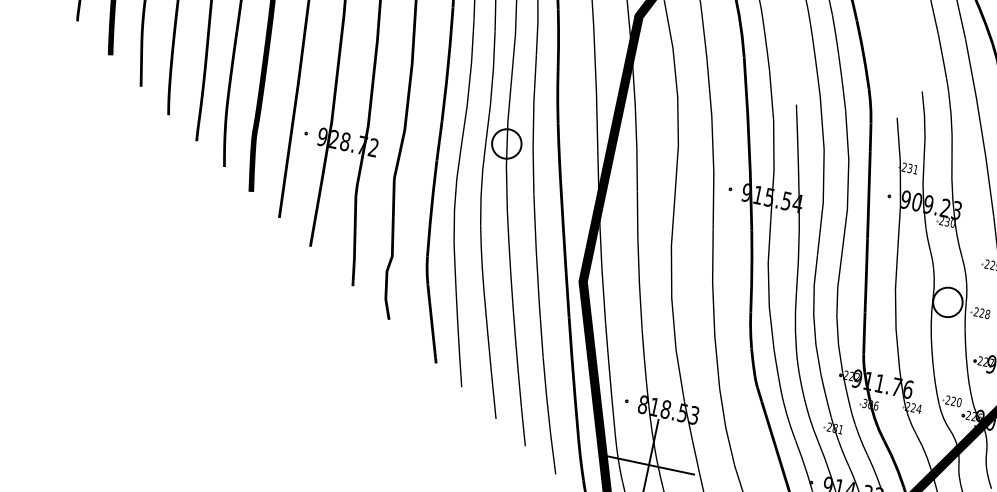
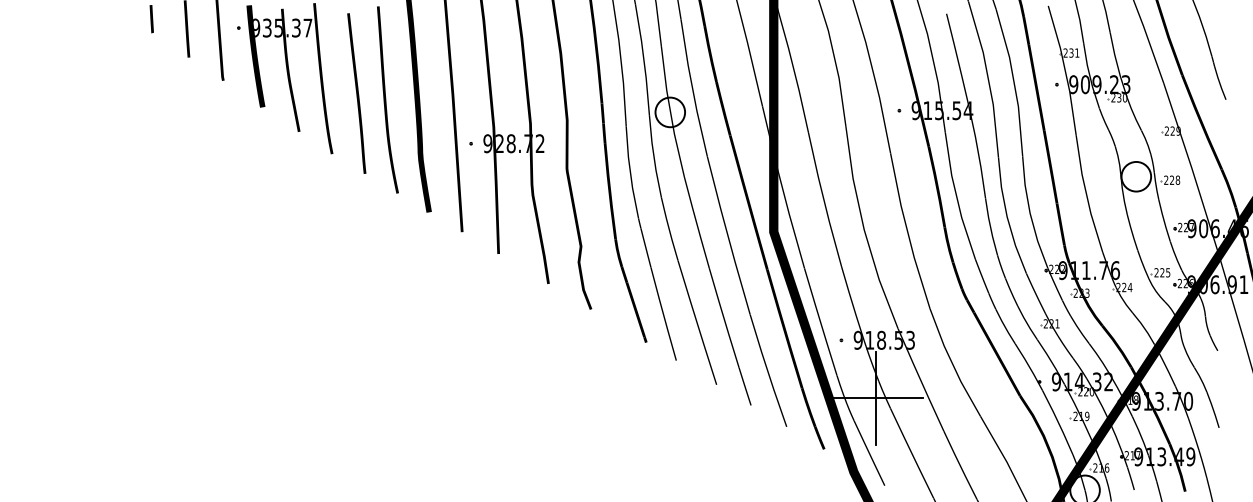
text: (959, 402) -> (1168, 272), 220 -> 225
text: (870, 403) -> (1081, 292), 306 -> 223
text: (642, 404) -> (857, 340), 818.53 -> 918.53
text: (835, 428) -> (1051, 323), 281 -> 221

